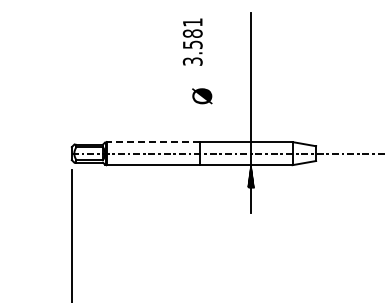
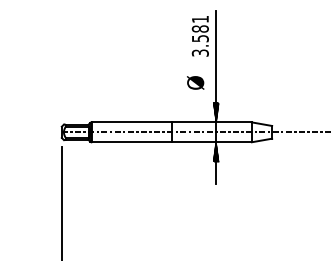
text: (192, 41) -> (200, 35), moved
text: (202, 96) -> (195, 83), moved
hatch: (251, 130) -> (216, 112), added
line: (152, 142) -> (131, 122), dashed -> solid

